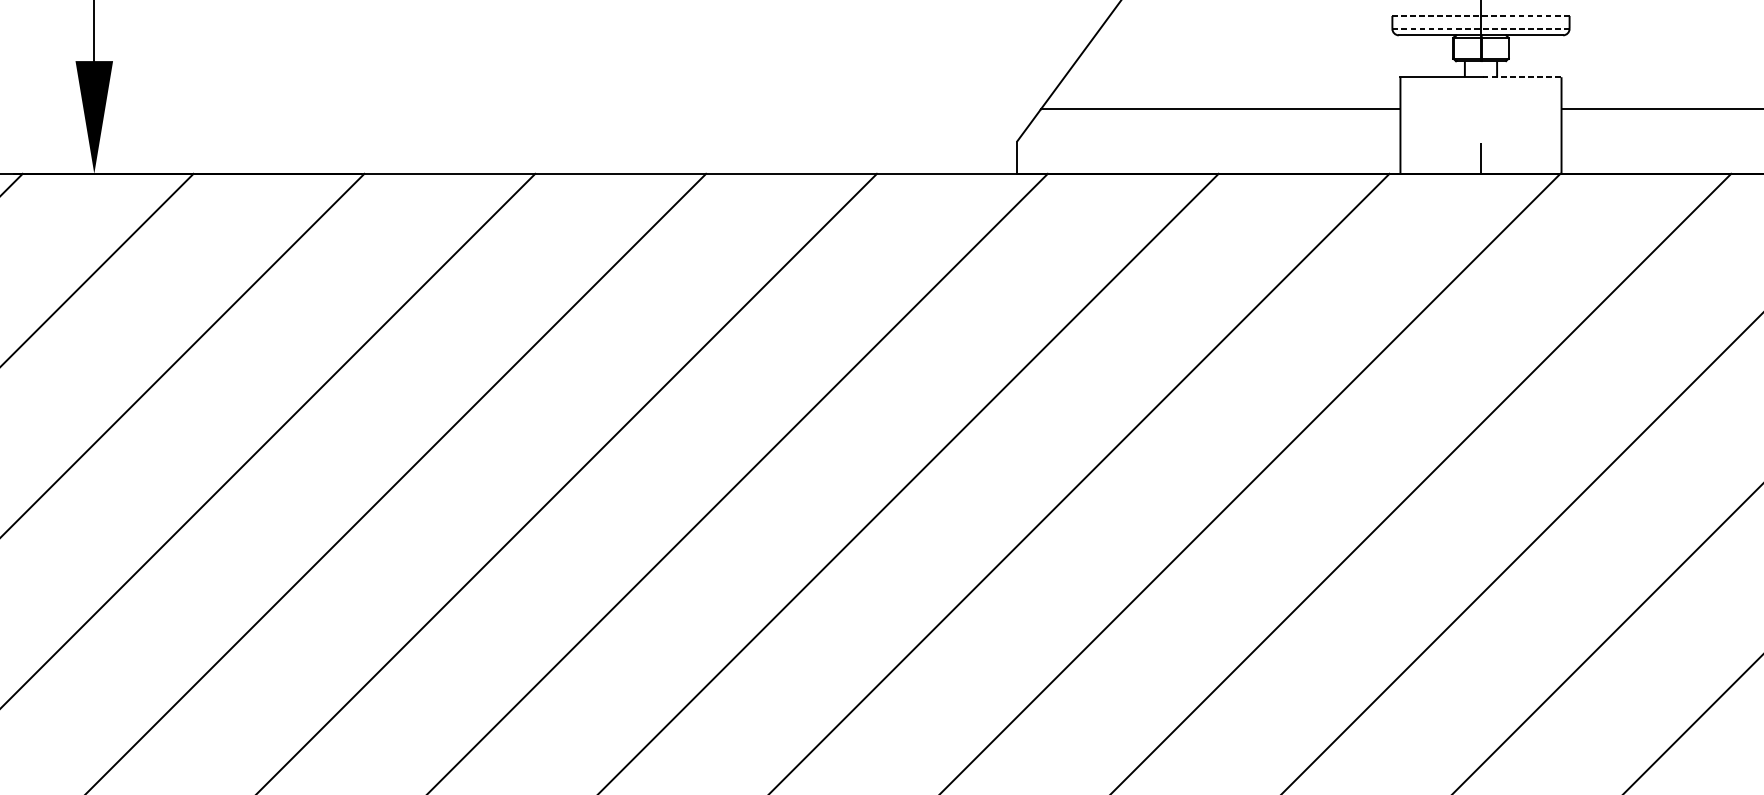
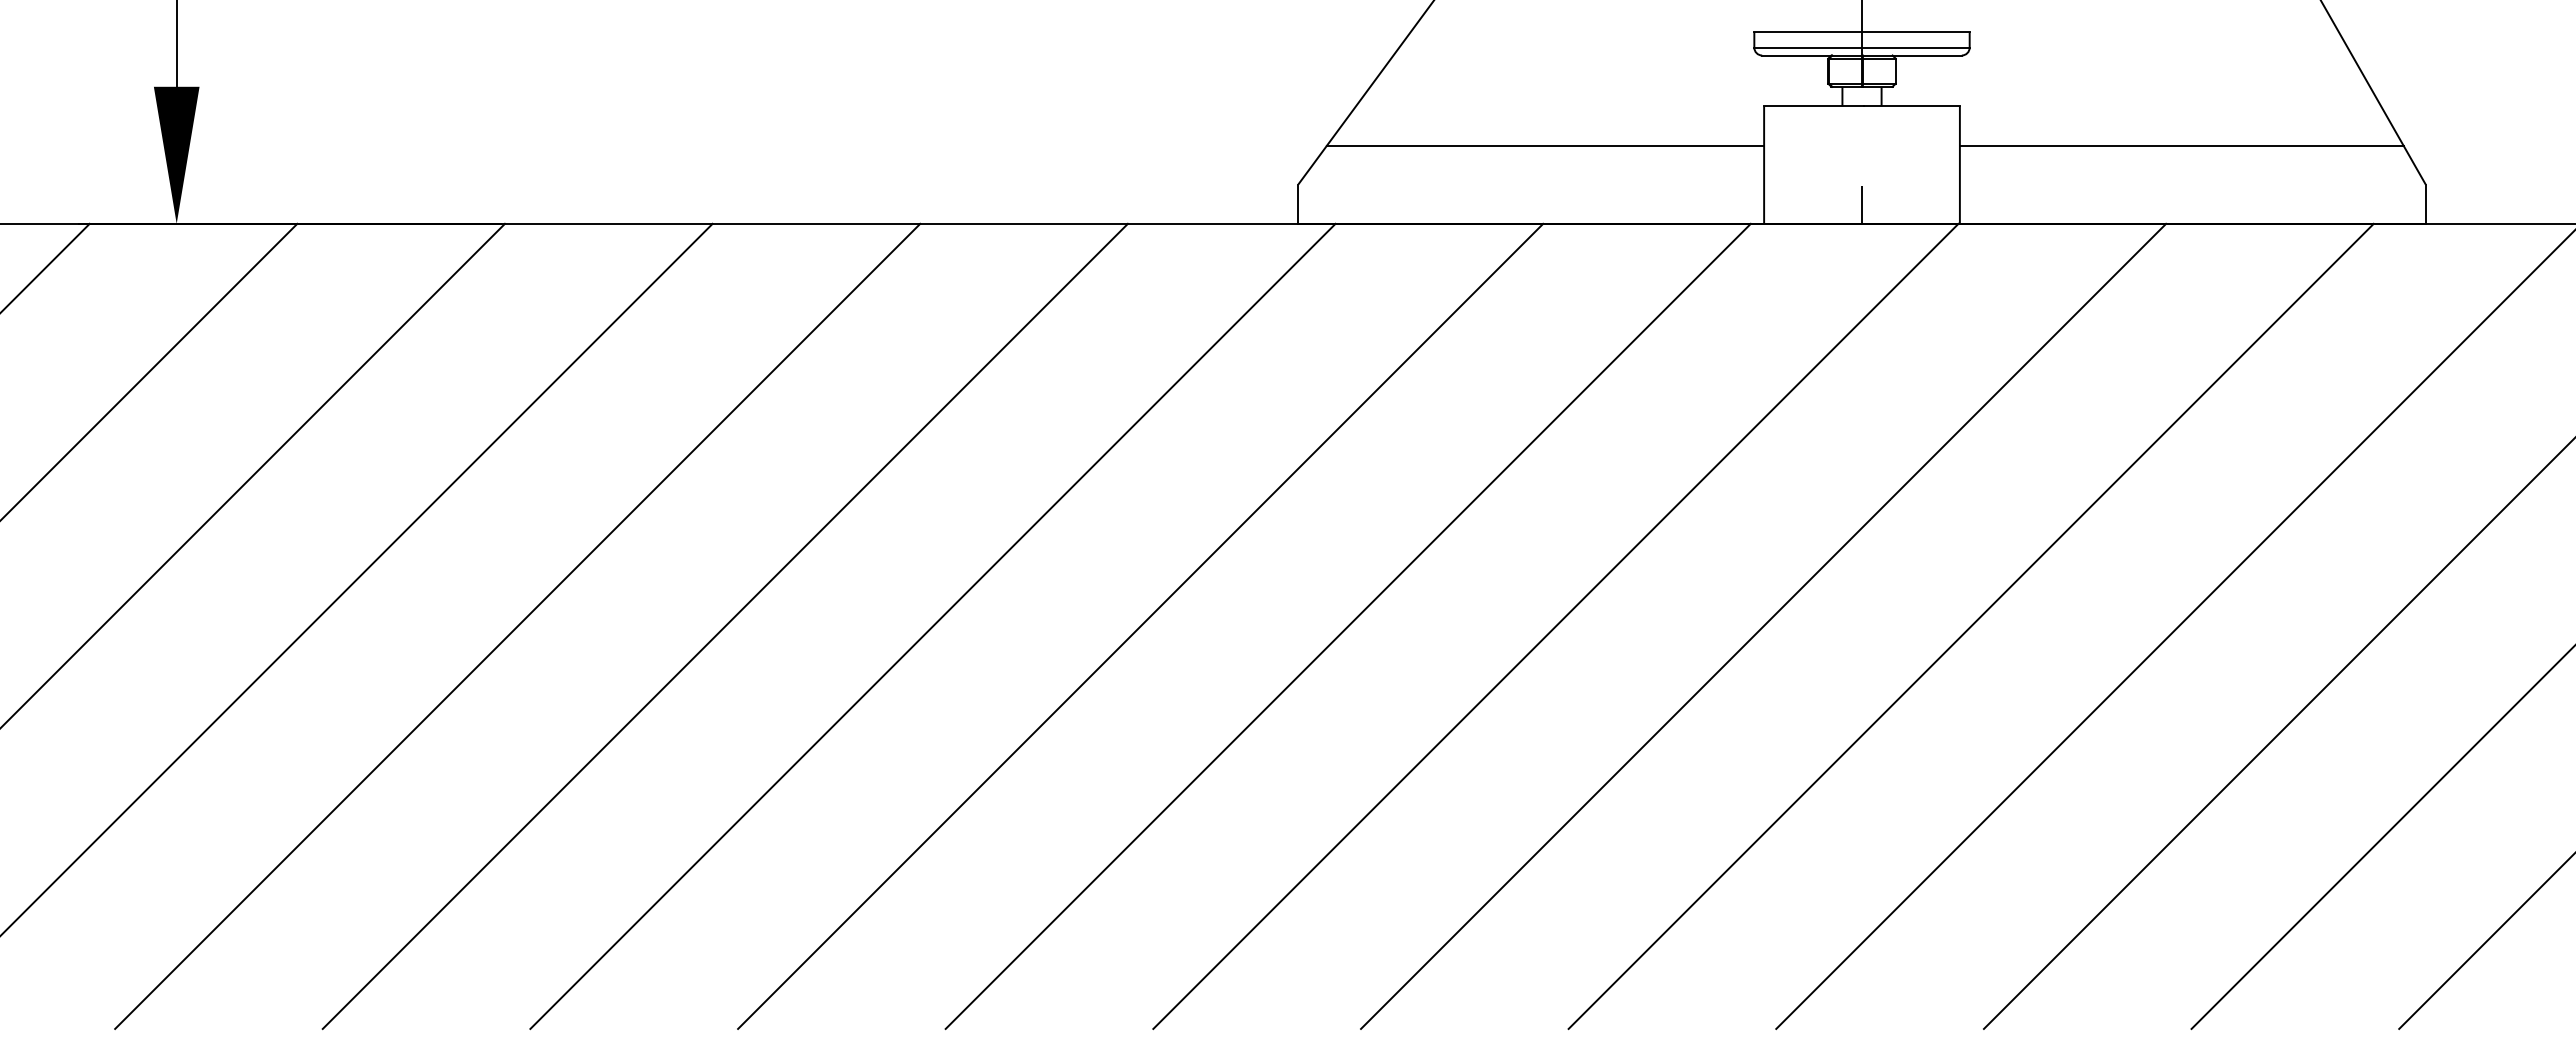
line: (1481, 16) -> (1862, 32), dashed -> solid
line: (1481, 28) -> (1862, 47), dashed -> solid
line: (1522, 77) -> (1912, 106), dashed -> solid

